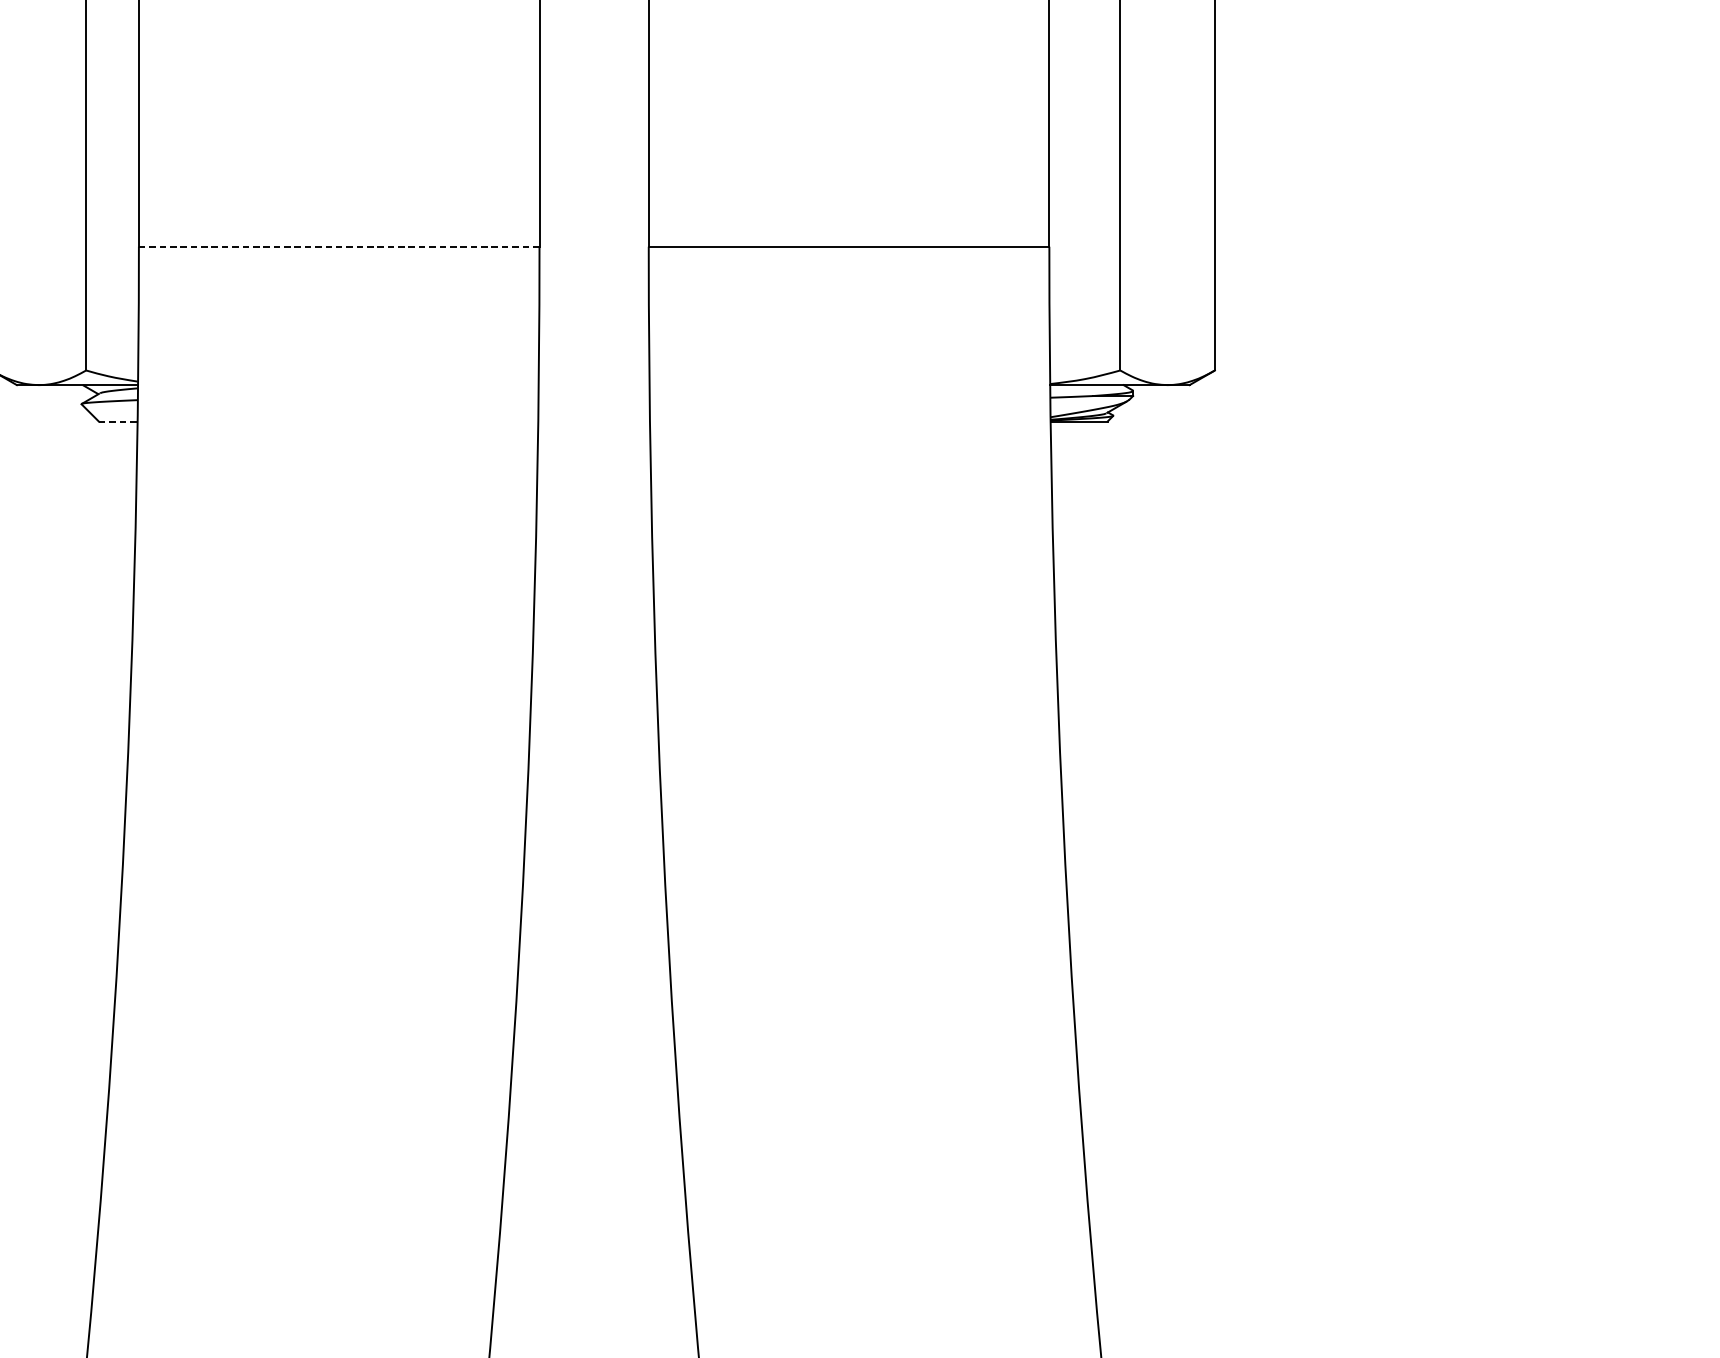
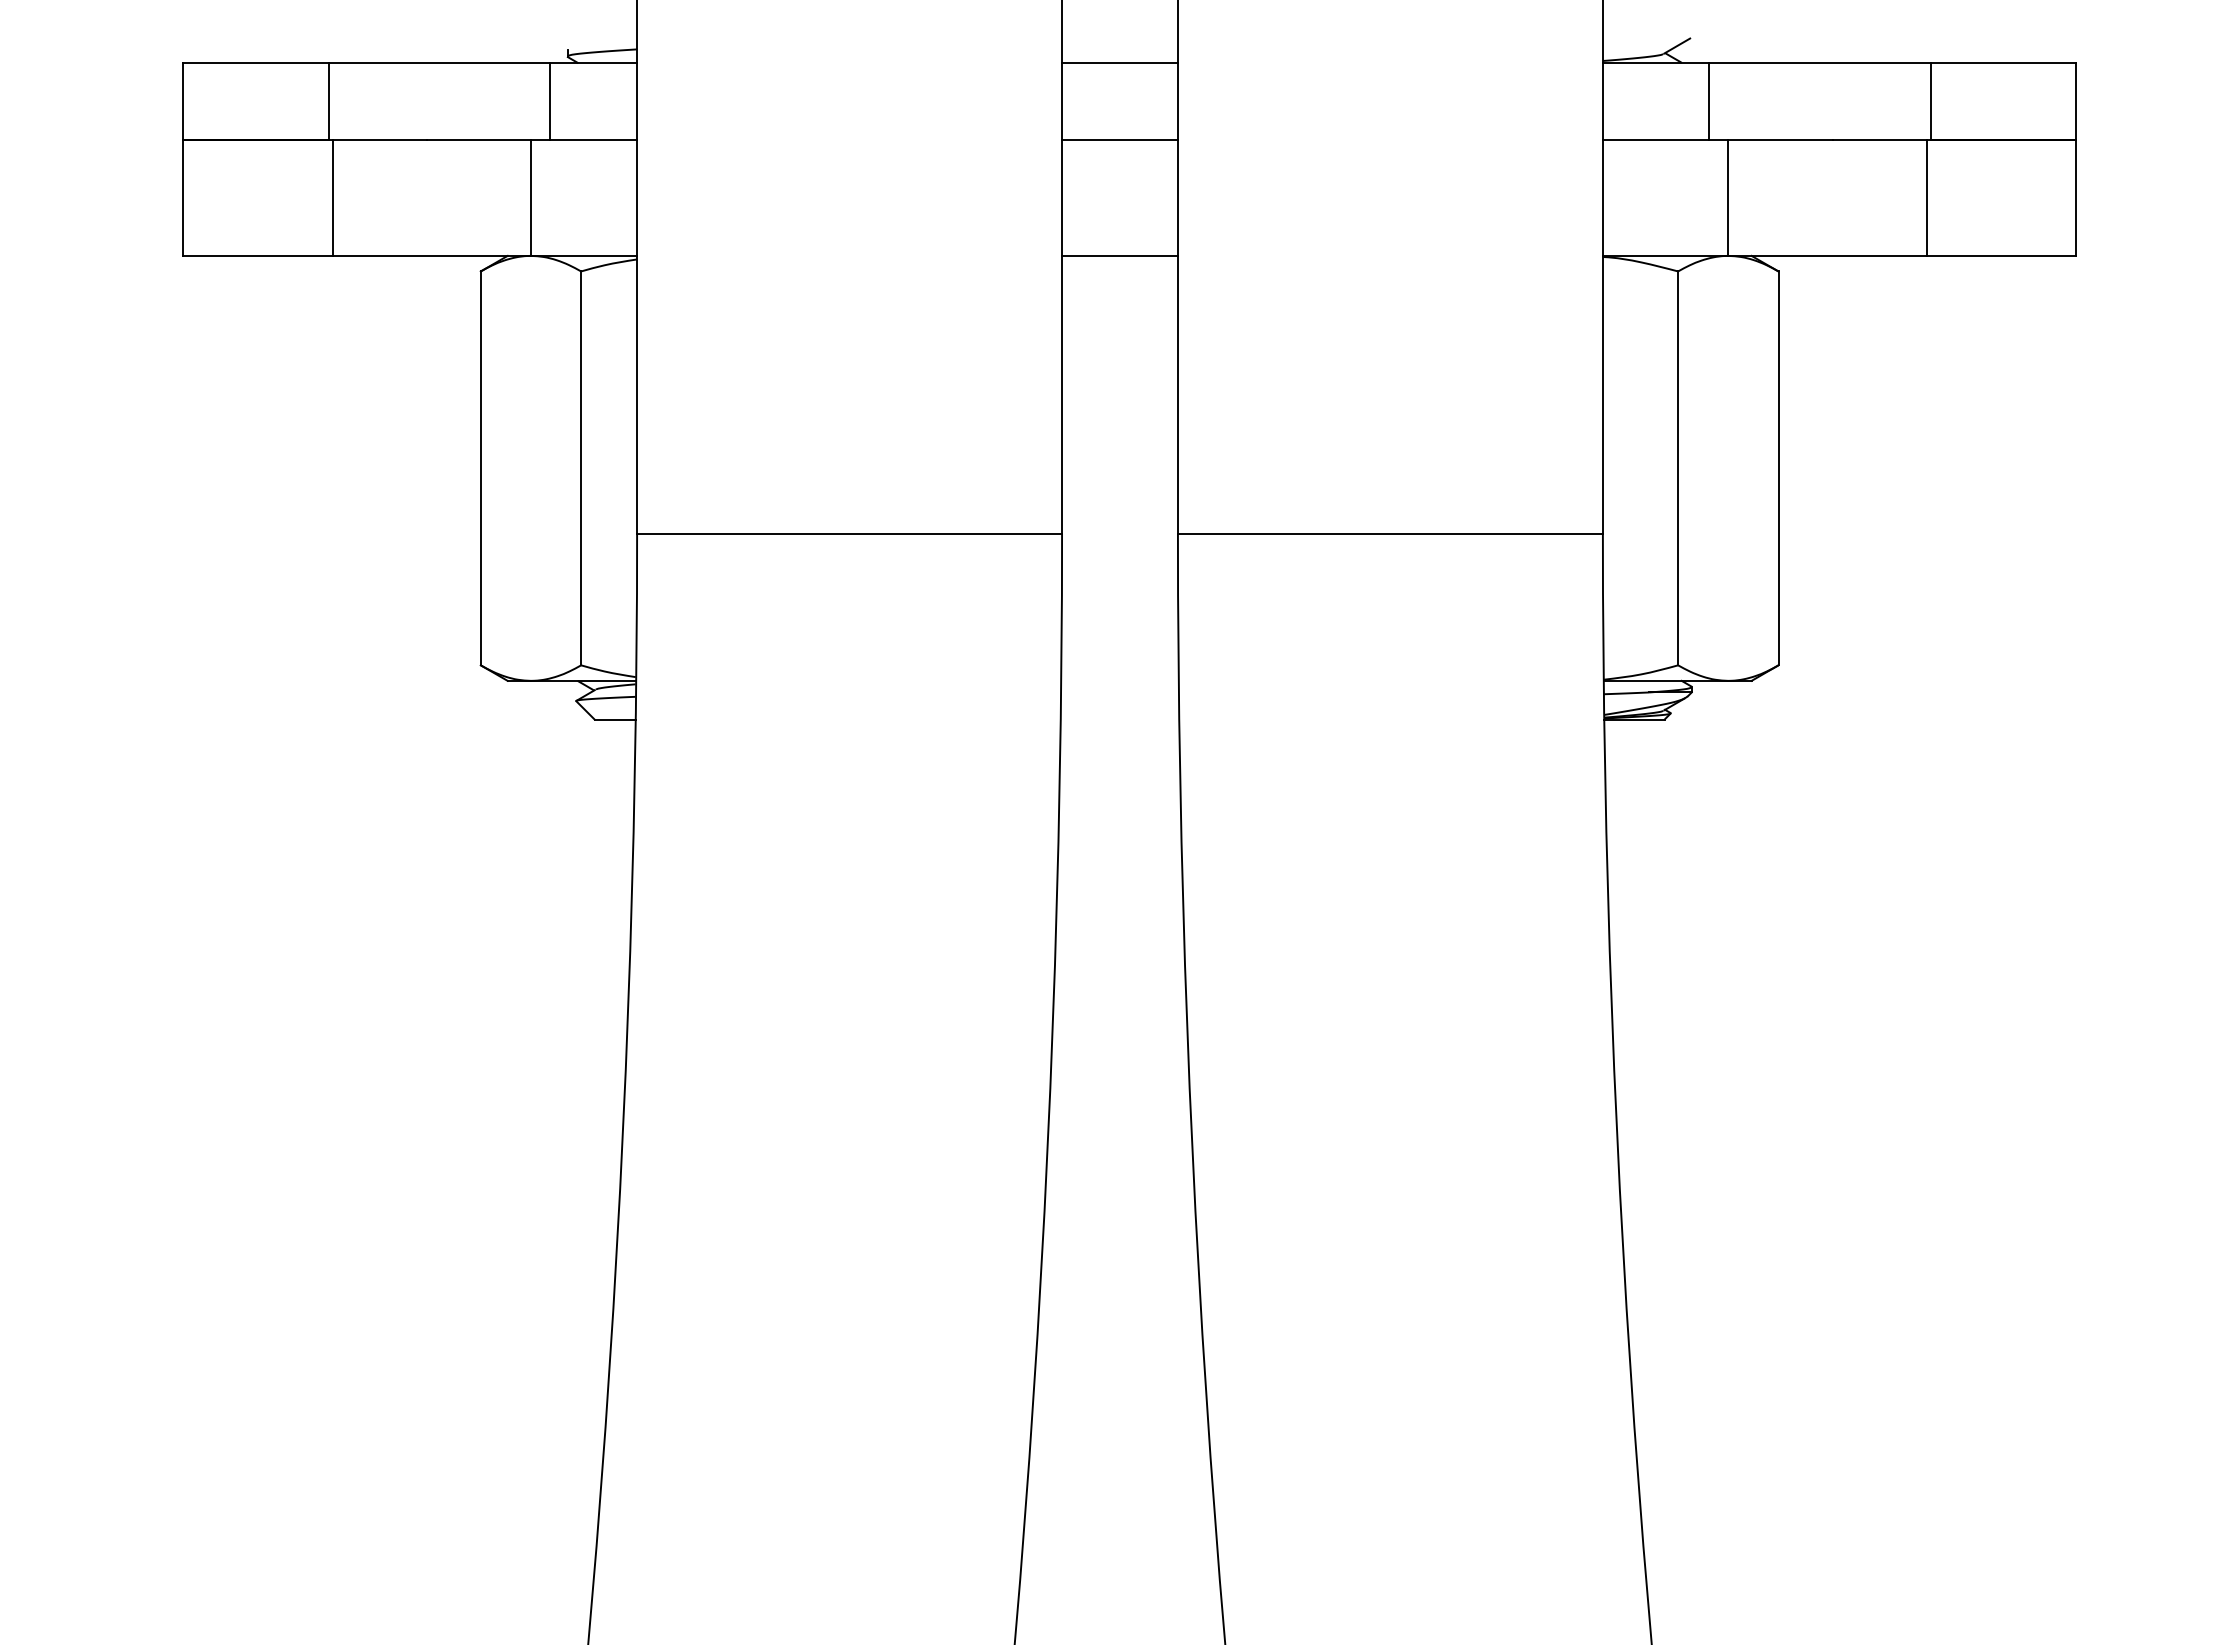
line: (339, 247) -> (849, 534), dashed -> solid
line: (118, 421) -> (615, 719), dashed -> solid

